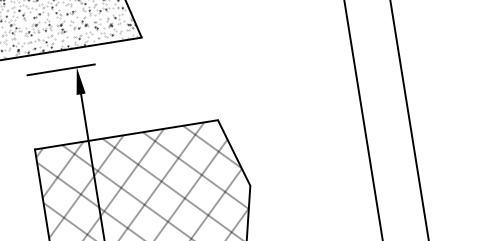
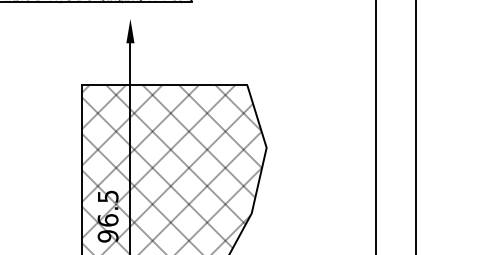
line: (60, 69) -> (115, 18), removed

